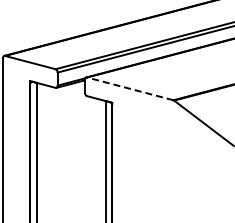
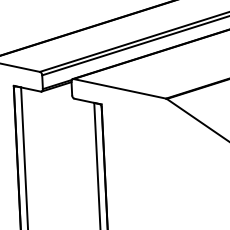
line: (130, 88) -> (120, 88), dashed -> solid

